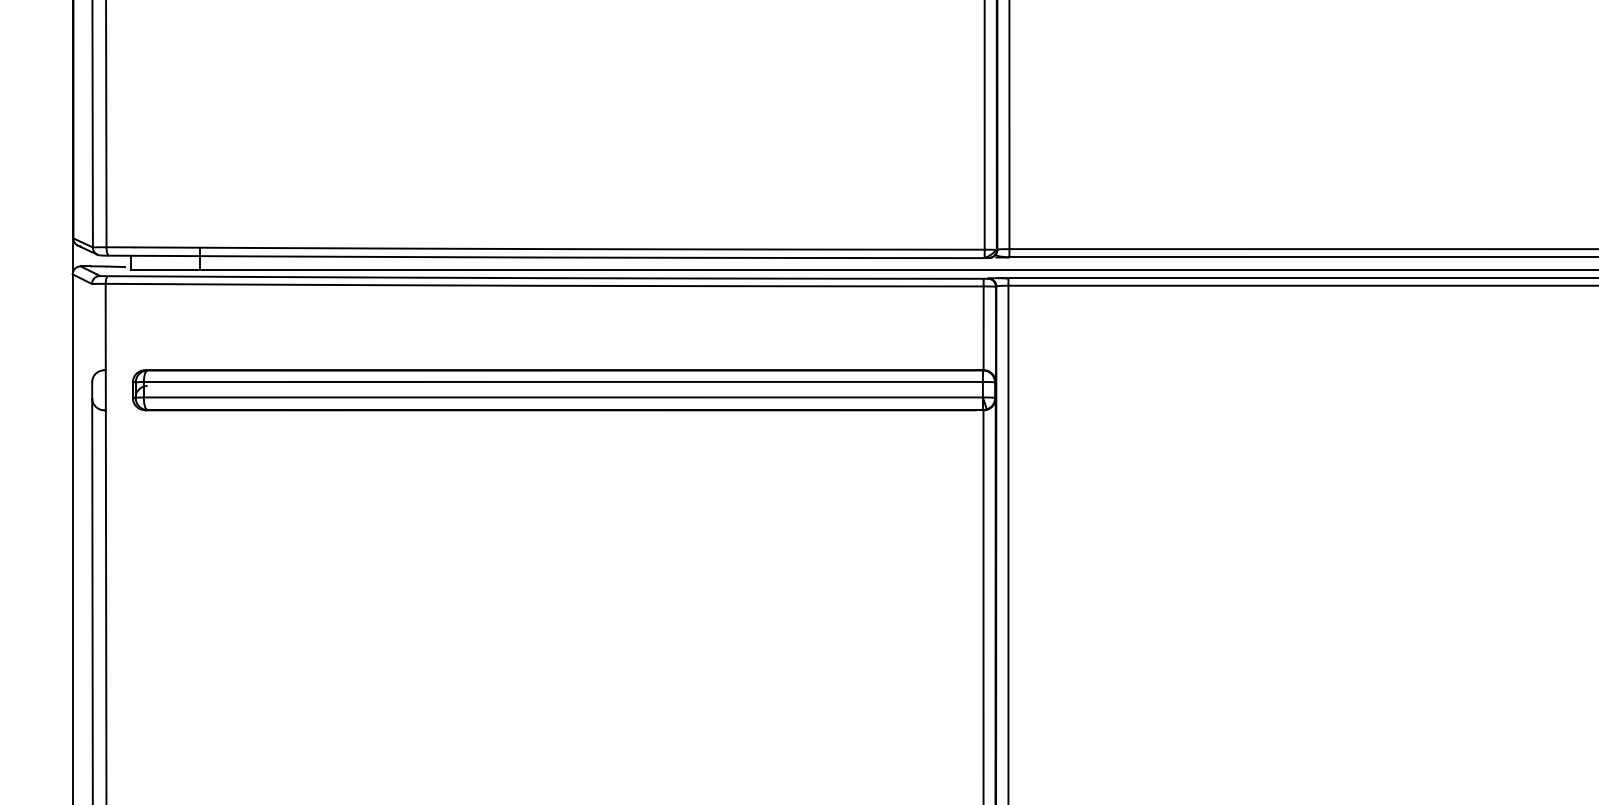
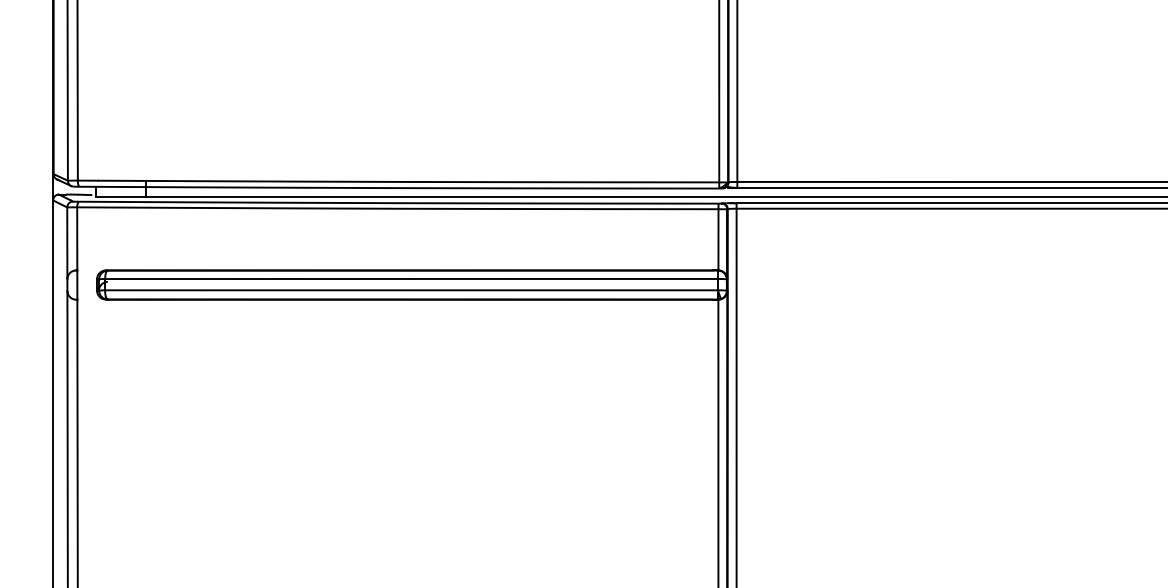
line: (92, 332) -> (67, 242), added

